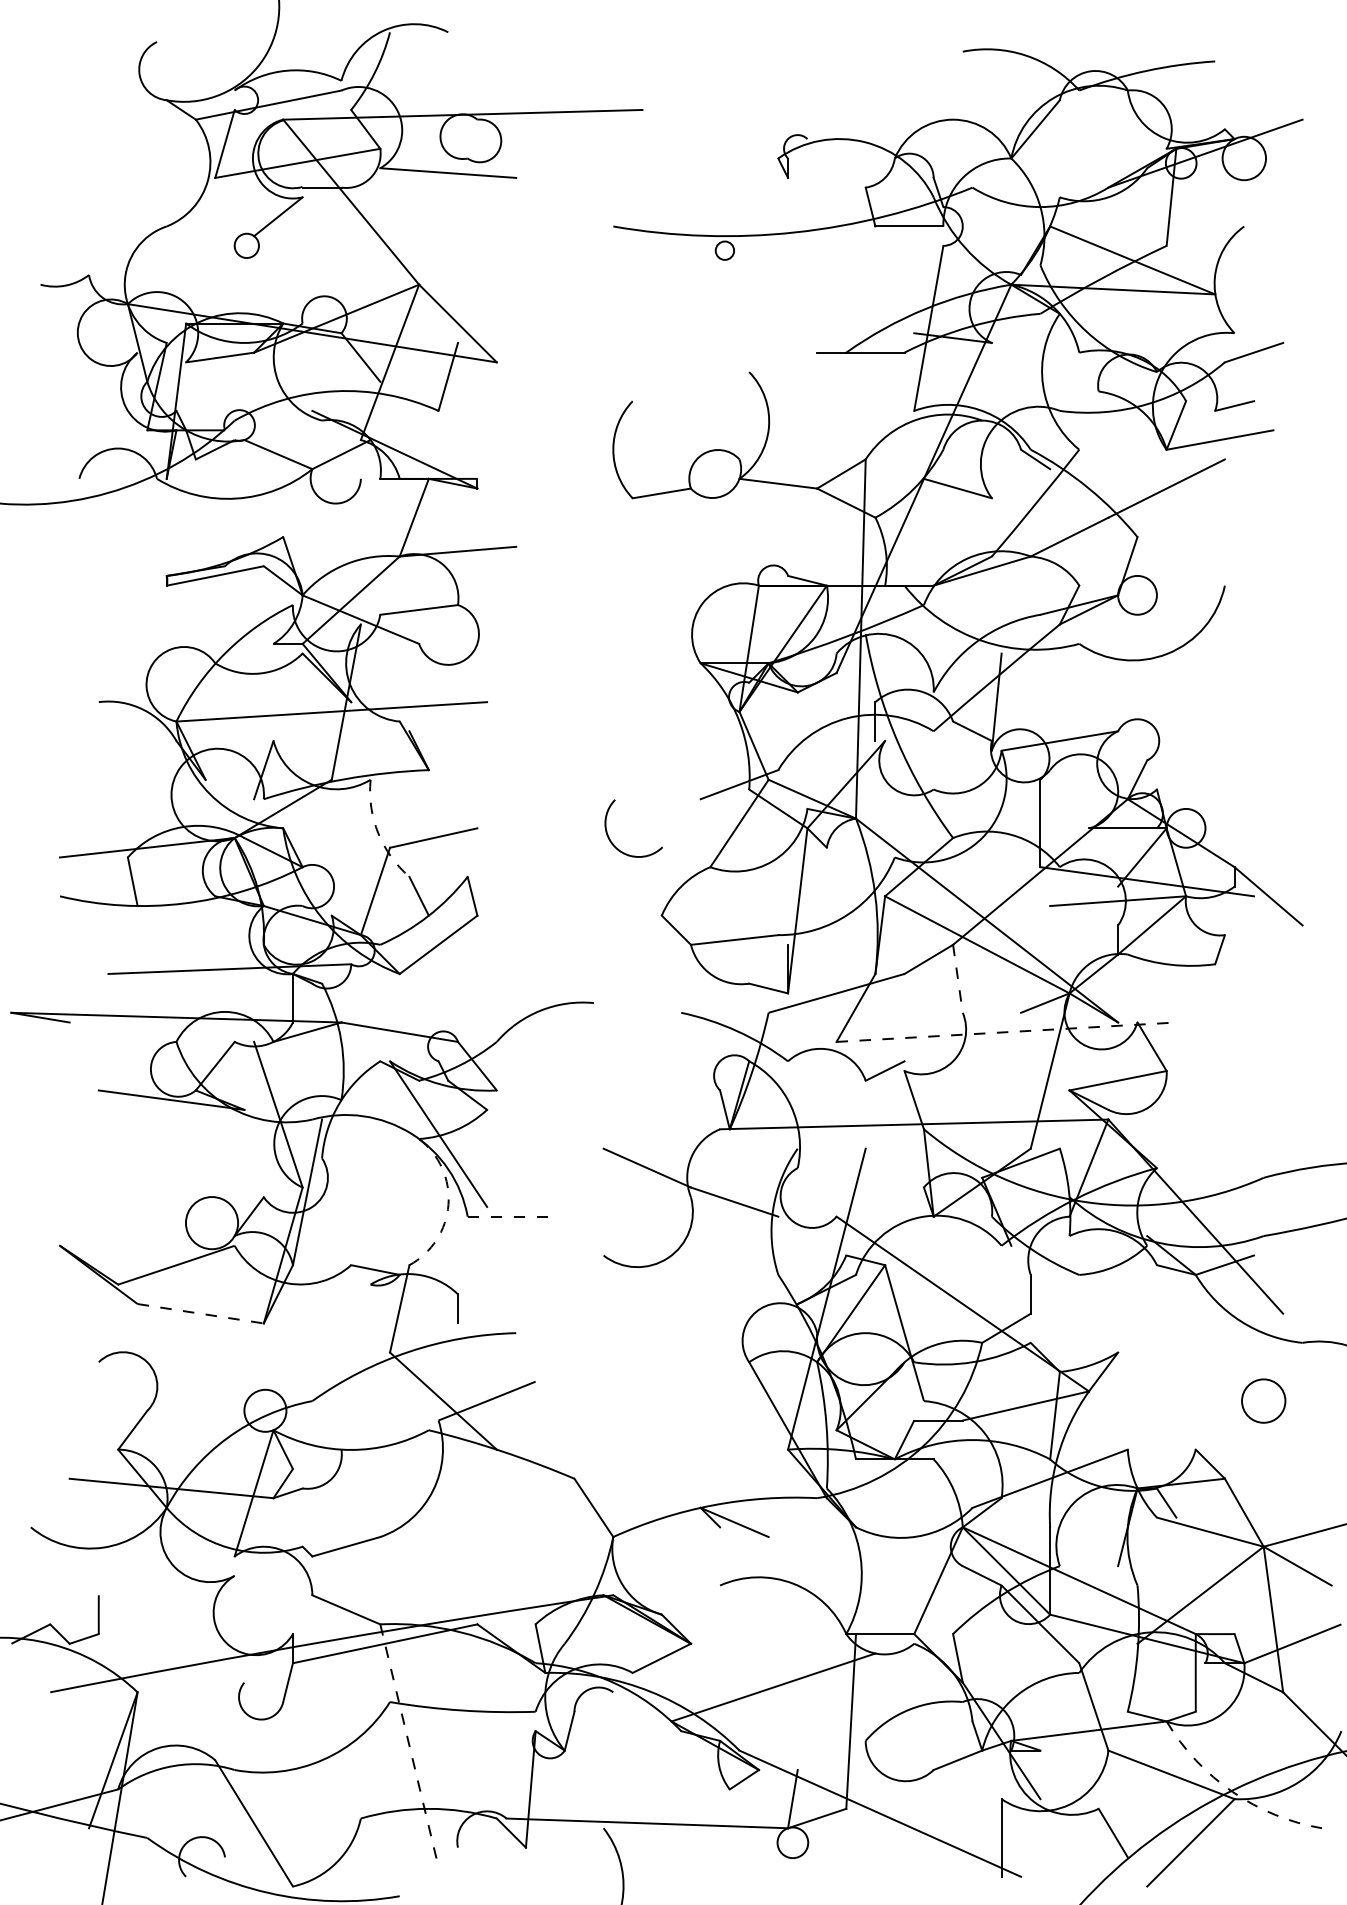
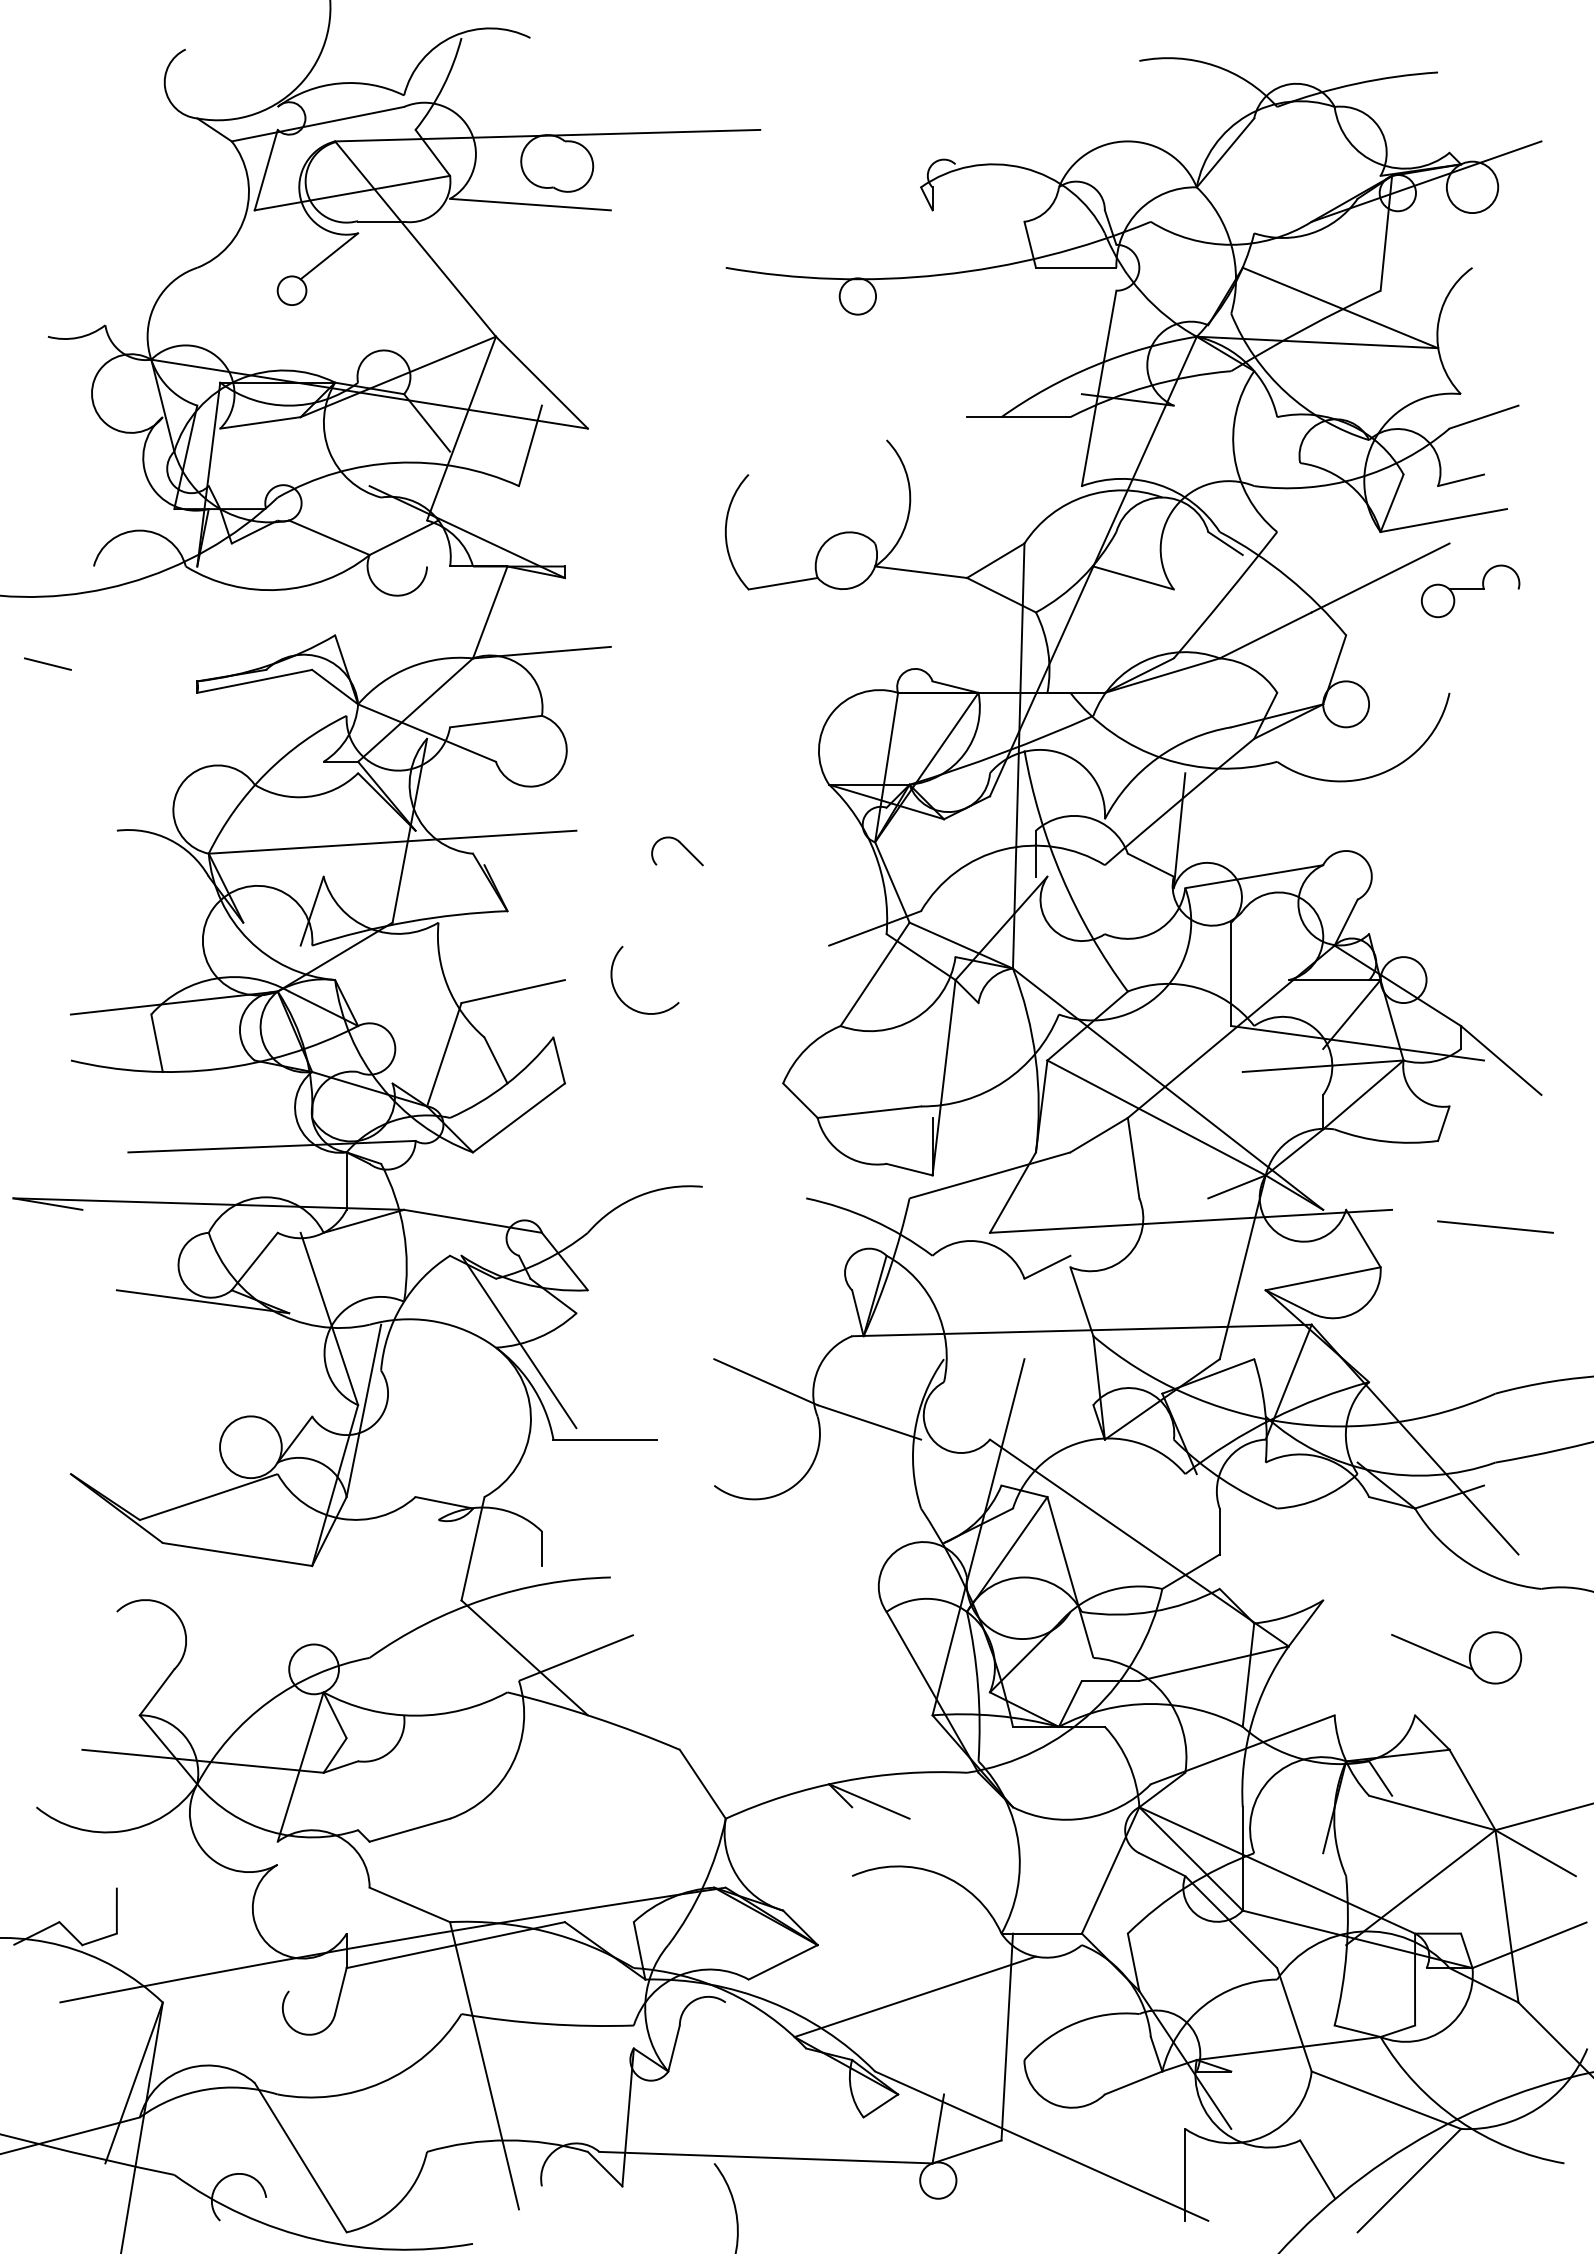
circle: (724, 250) -> (857, 296), size x1.67
part: (1242, 500) -> (1470, 591), added
line: (40, 560) -> (47, 663), added
part: (576, 715) -> (682, 846), added
arc: (378, 832) -> (447, 985), dashed -> solid
arc: (613, 843) -> (620, 997), moved
line: (957, 979) -> (1133, 1158), dashed -> solid
line: (1006, 1032) -> (1191, 1221), dashed -> solid
line: (1263, 1036) -> (1495, 1226), added
arc: (448, 1204) -> (530, 1425), dashed -> solid
line: (511, 1216) -> (605, 1439), dashed -> solid
line: (200, 1313) -> (237, 1554), dashed -> solid
line: (1210, 1395) -> (1432, 1651), added
line: (409, 1745) -> (484, 2065), dashed -> solid
arc: (1232, 1792) -> (1458, 2120), dashed -> solid

